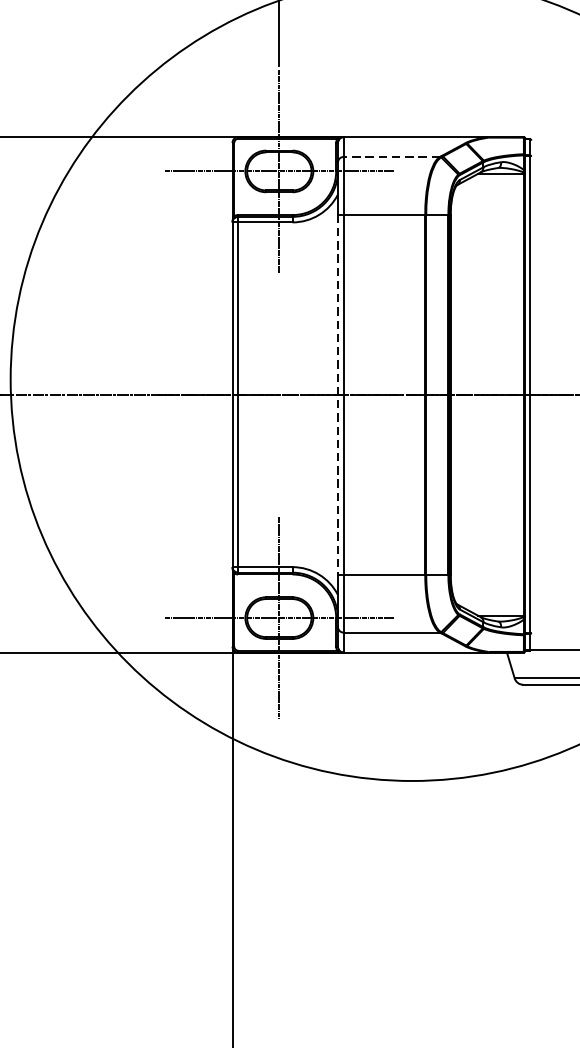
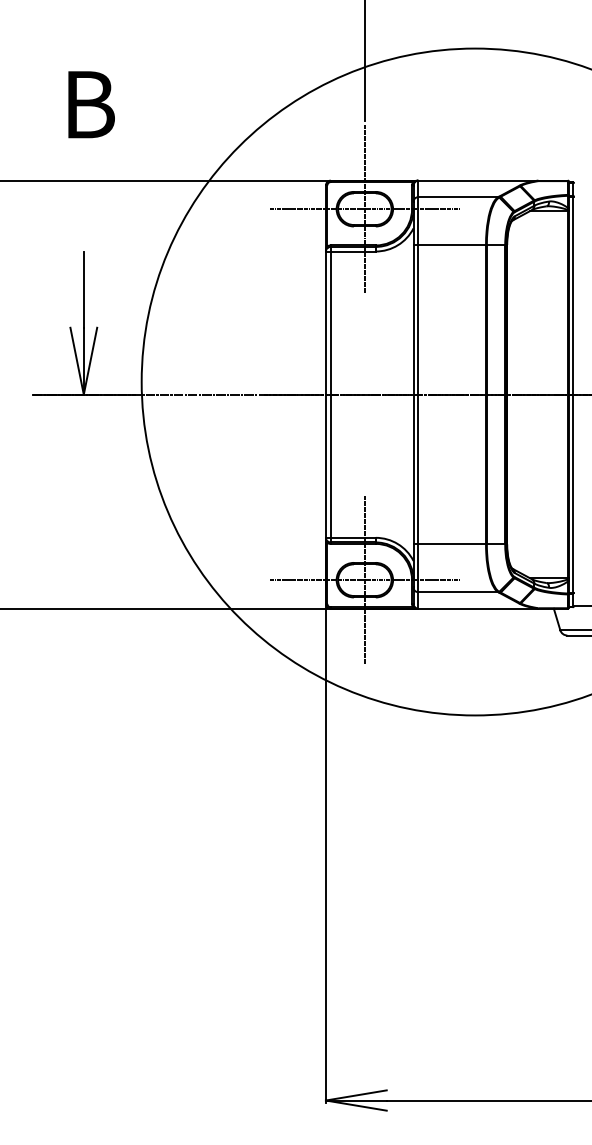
line: (392, 157) -> (458, 197), dashed -> solid
line: (337, 394) -> (413, 394), dashed -> solid

